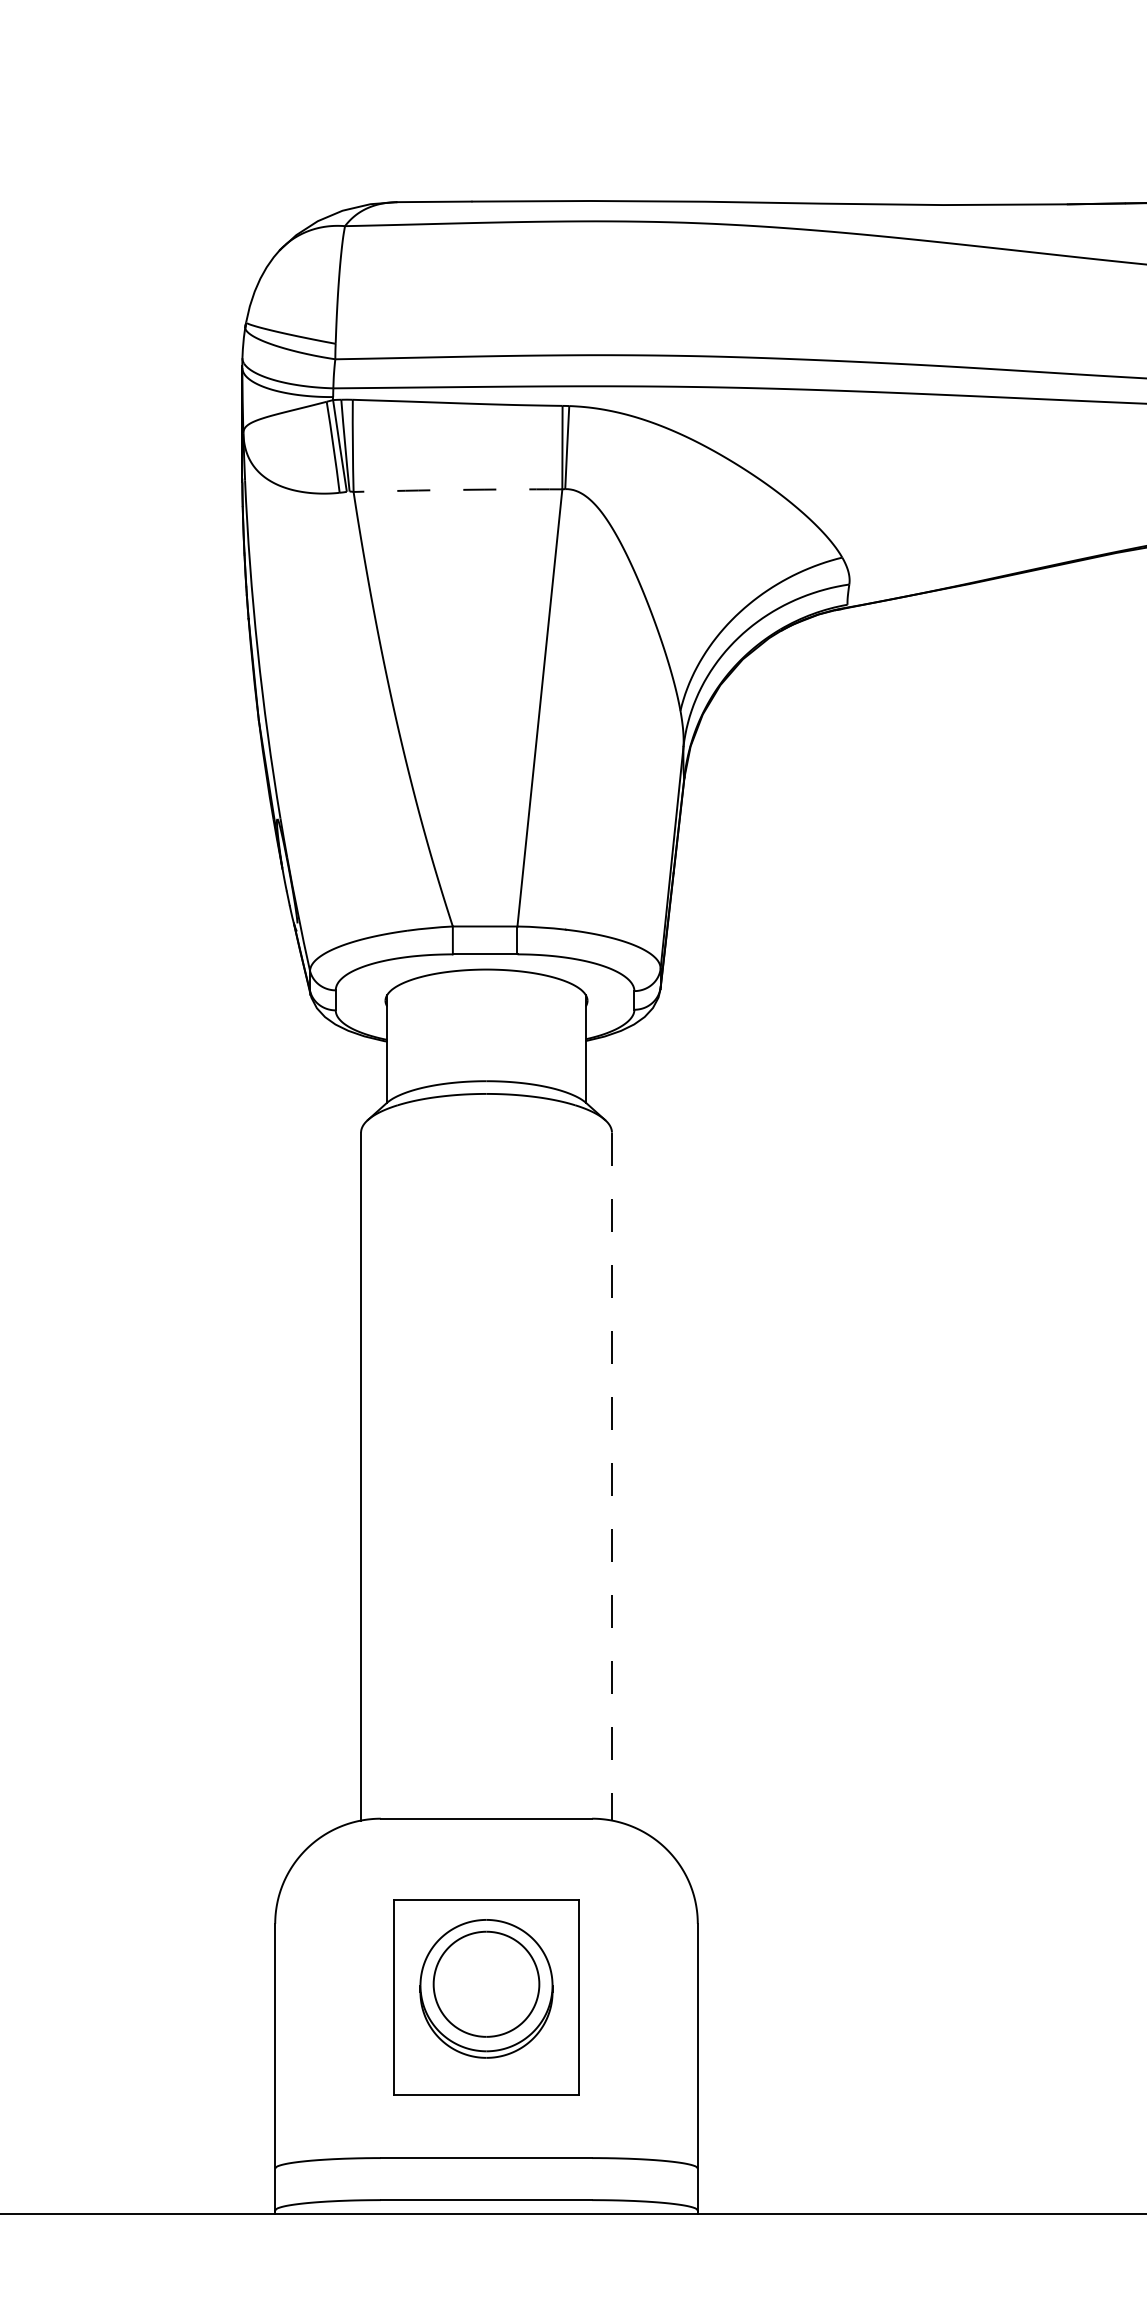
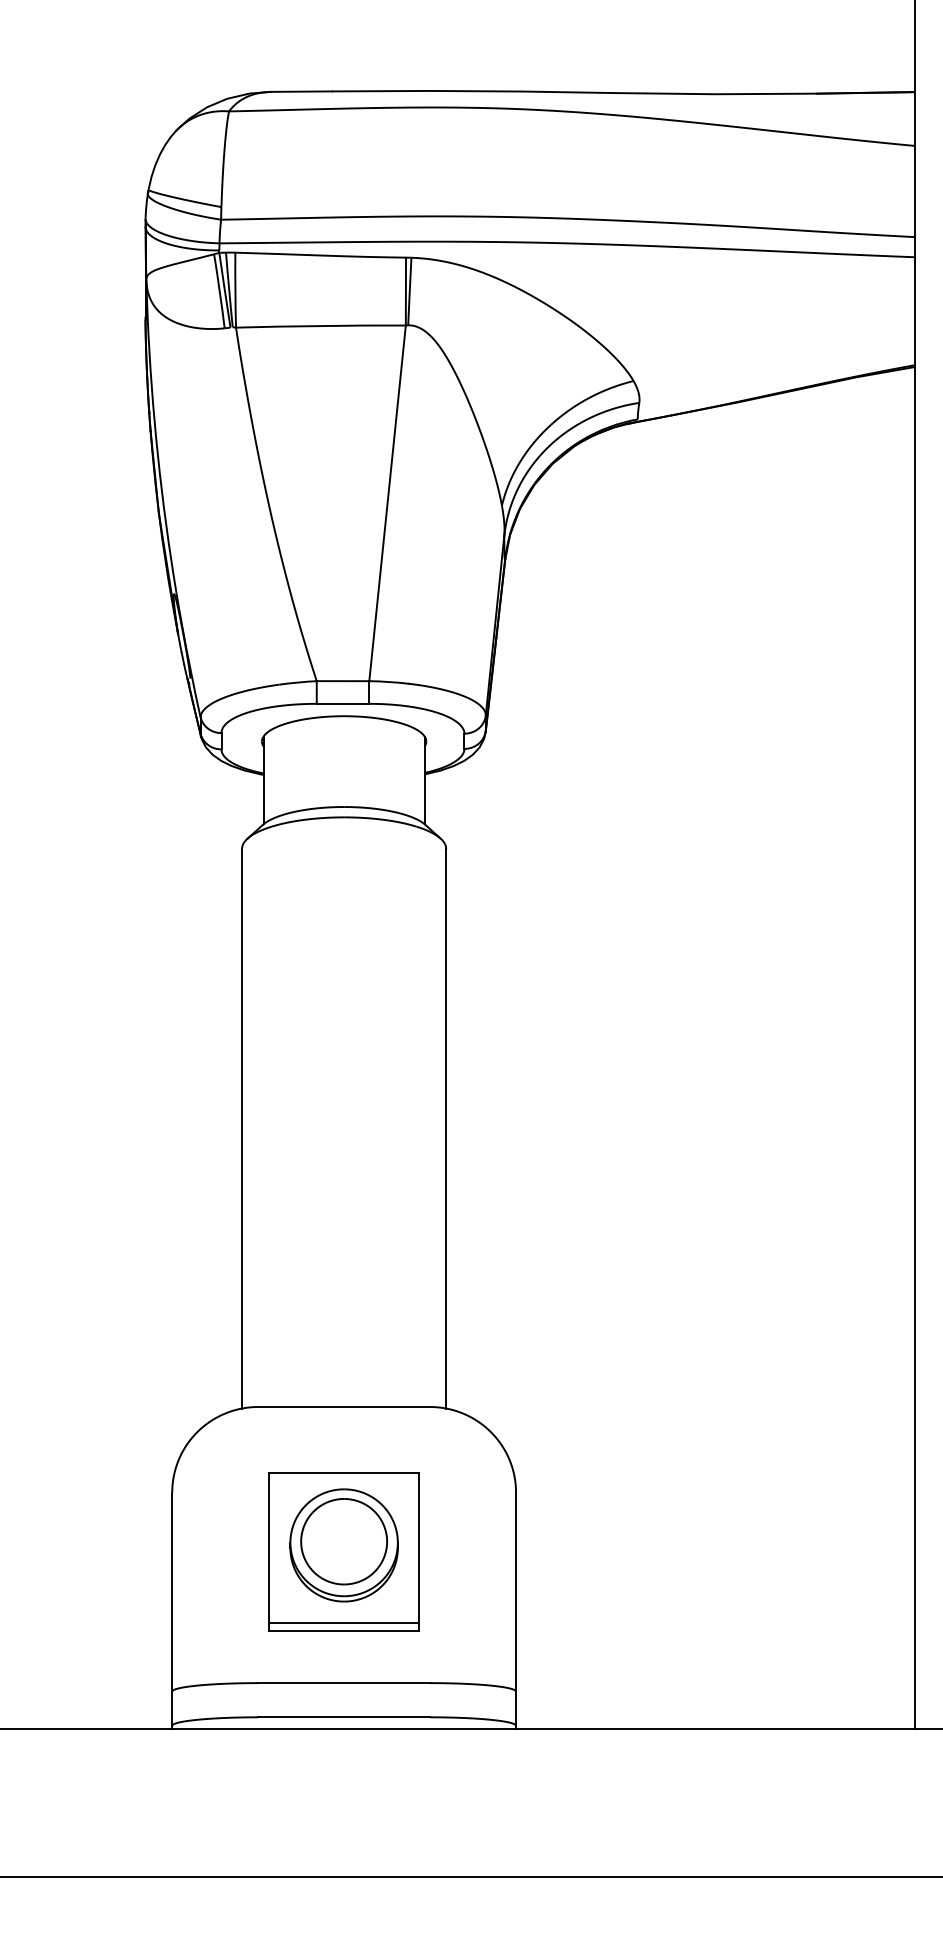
arc: (457, 489) -> (320, 325), dashed -> solid
line: (612, 1476) -> (446, 1128), dashed -> solid
line: (485, 2083) -> (343, 1622), added

